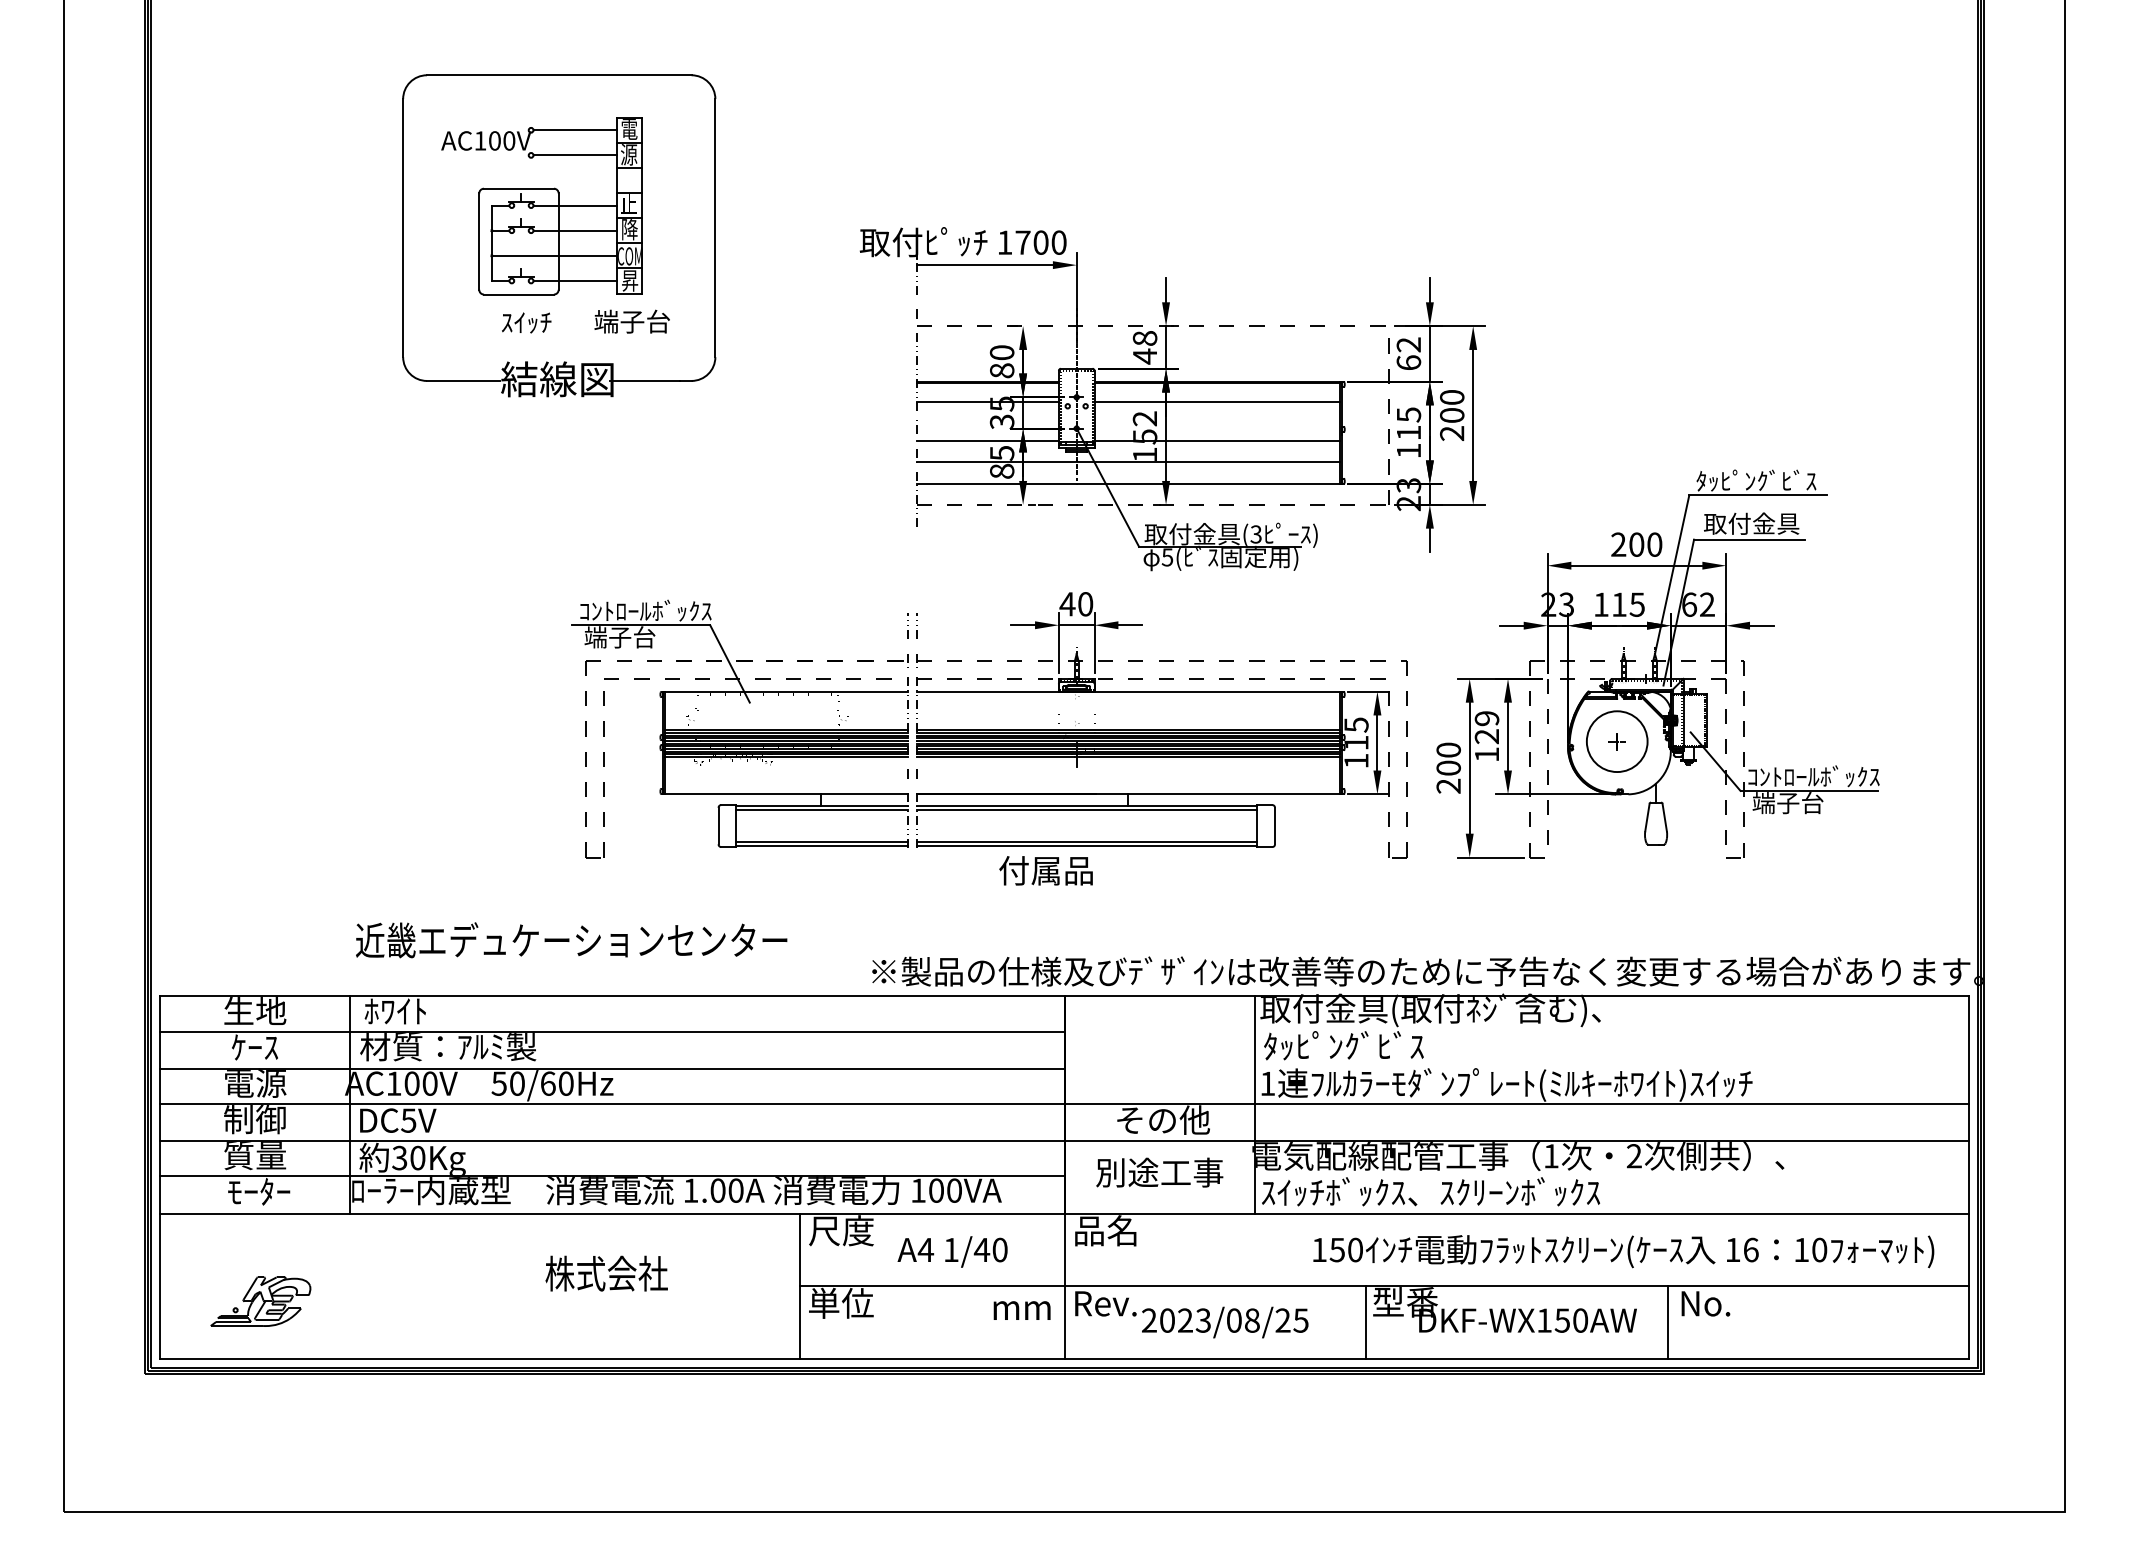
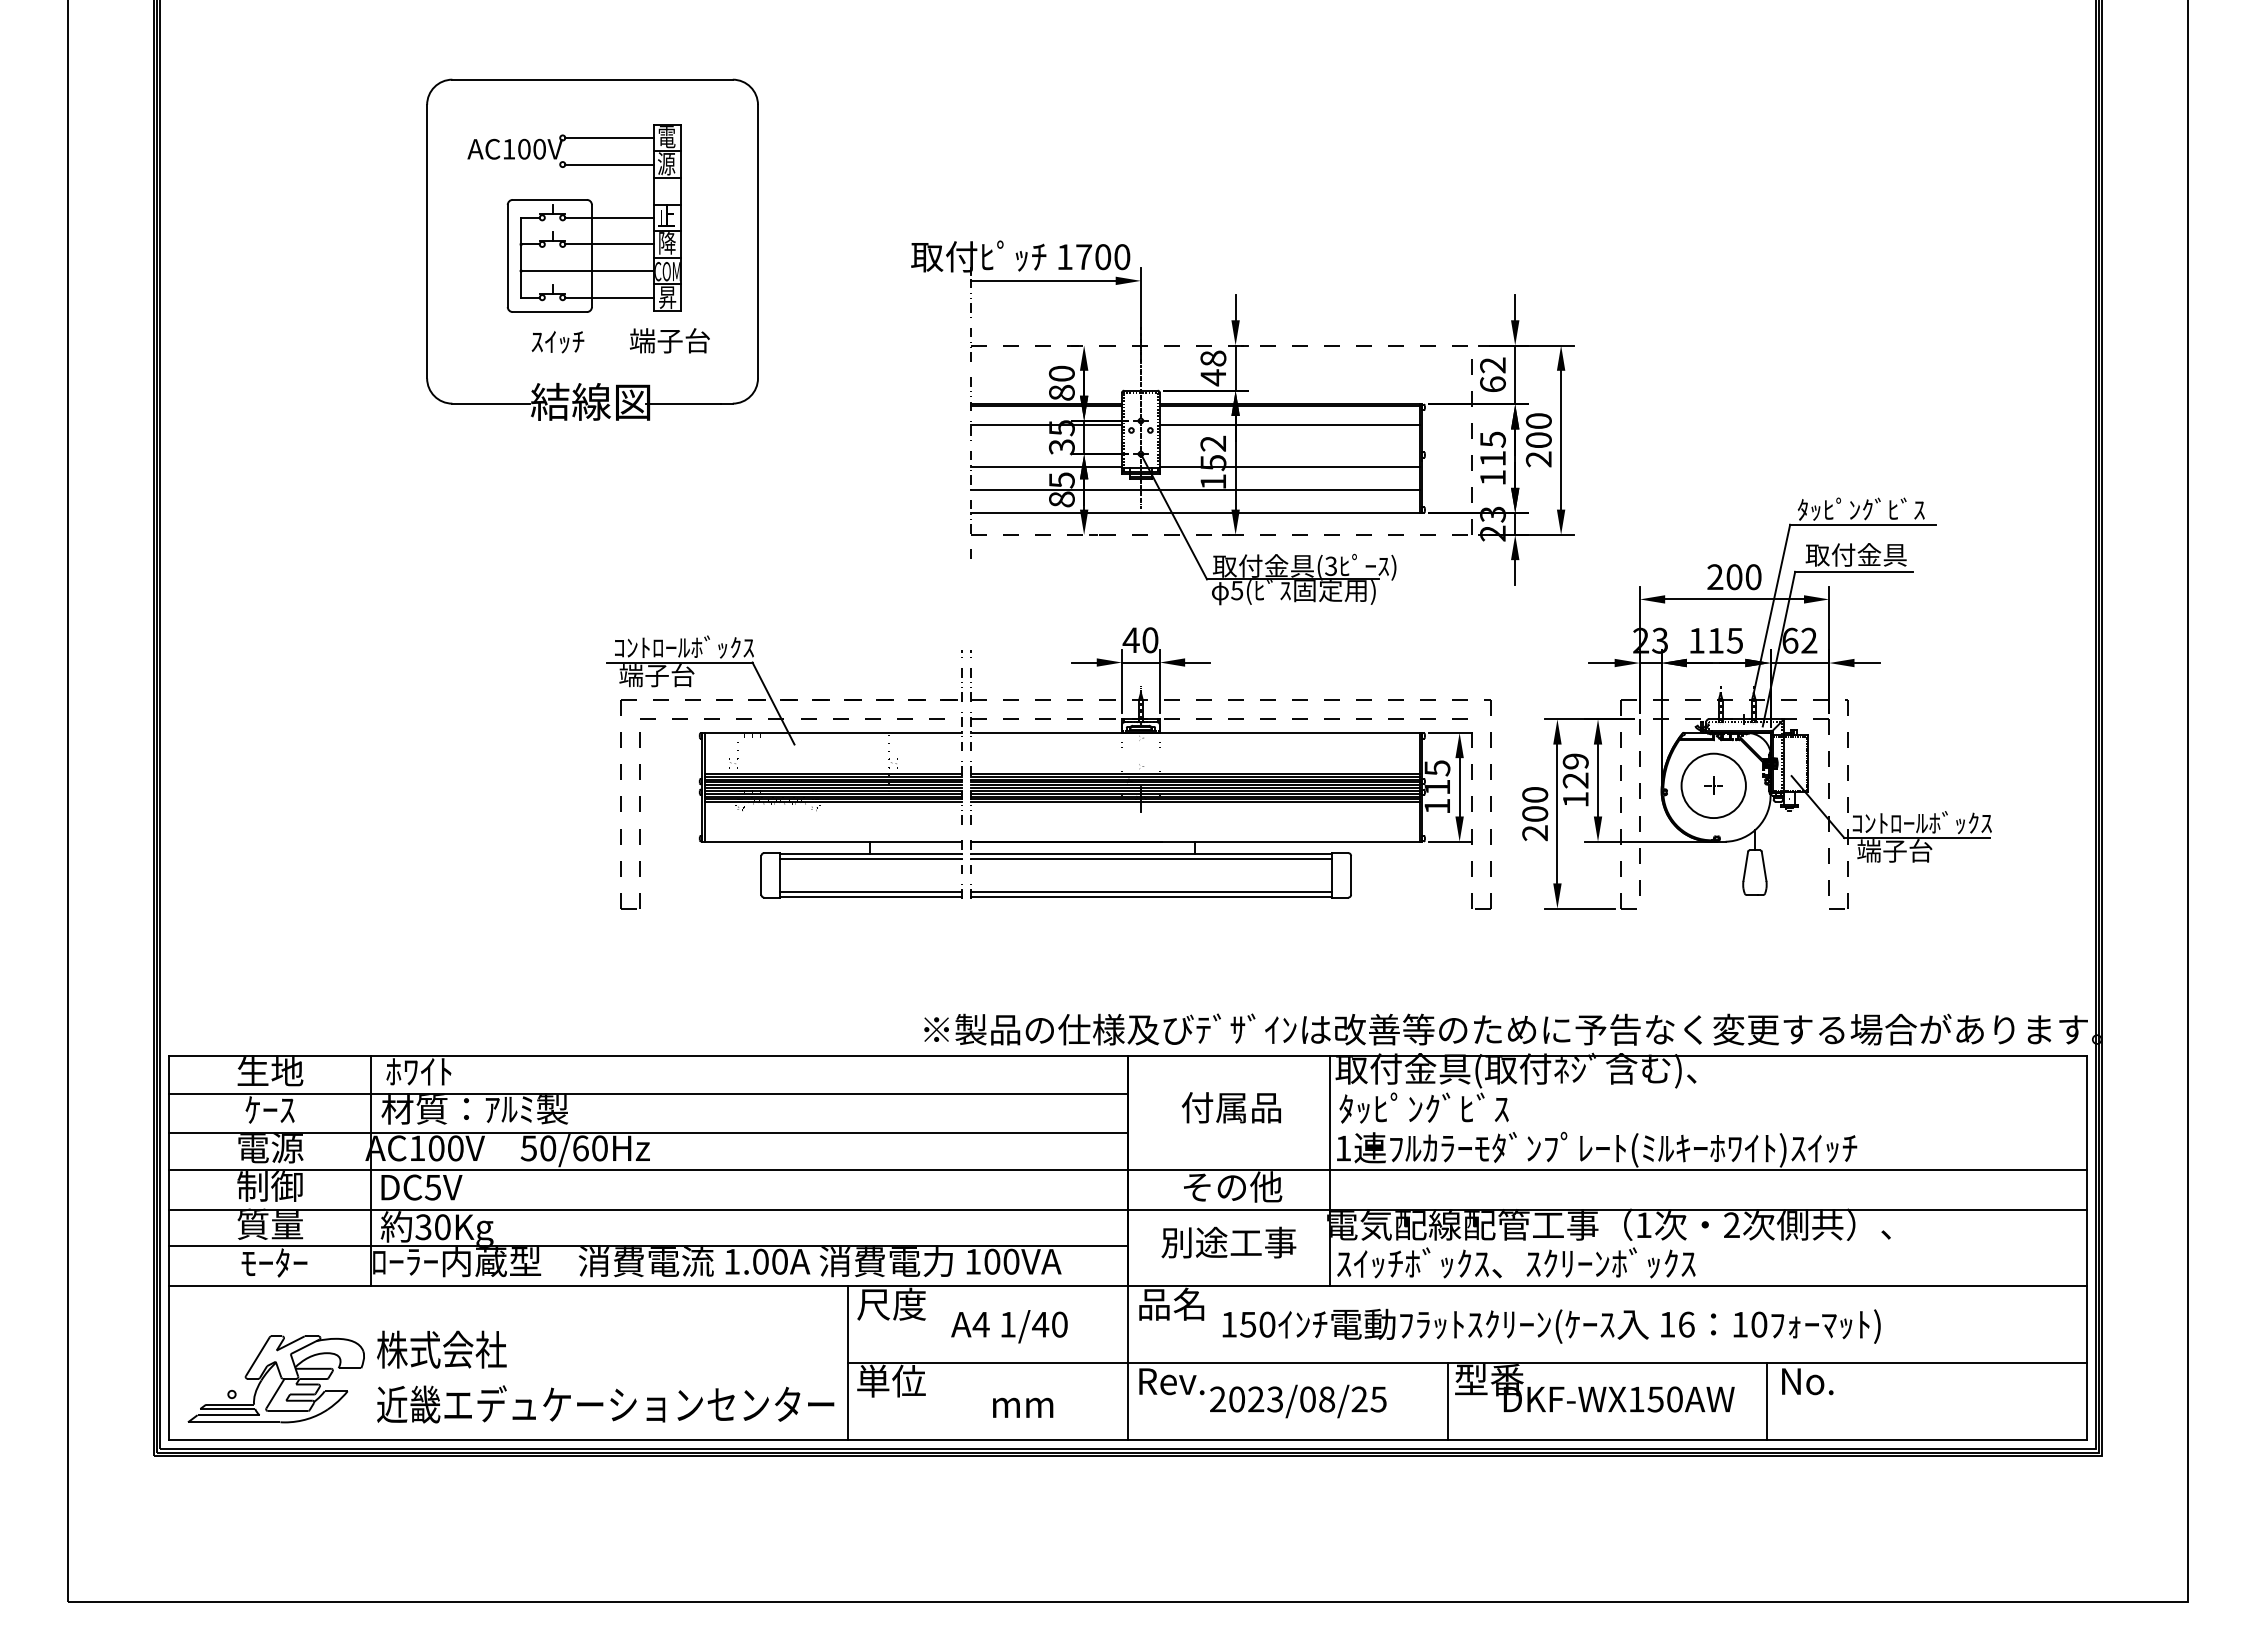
text: (1046, 870) -> (1231, 1107), moved
text: (571, 940) -> (605, 1404), moved
text: (1623, 1250) -> (1551, 1325), moved
text: (606, 1273) -> (441, 1349), moved
part: (260, 1301) -> (275, 1379), size x1.67
text: (1022, 1310) -> (1023, 1407), moved

